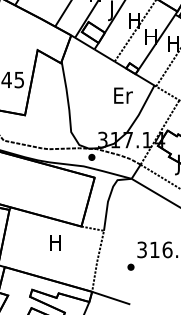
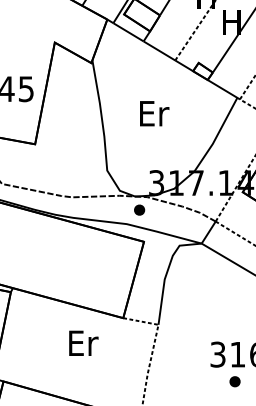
text: (123, 95) -> (154, 113), moved
text: (55, 242) -> (82, 343), H -> Er
part: (130, 266) -> (234, 380), moved

